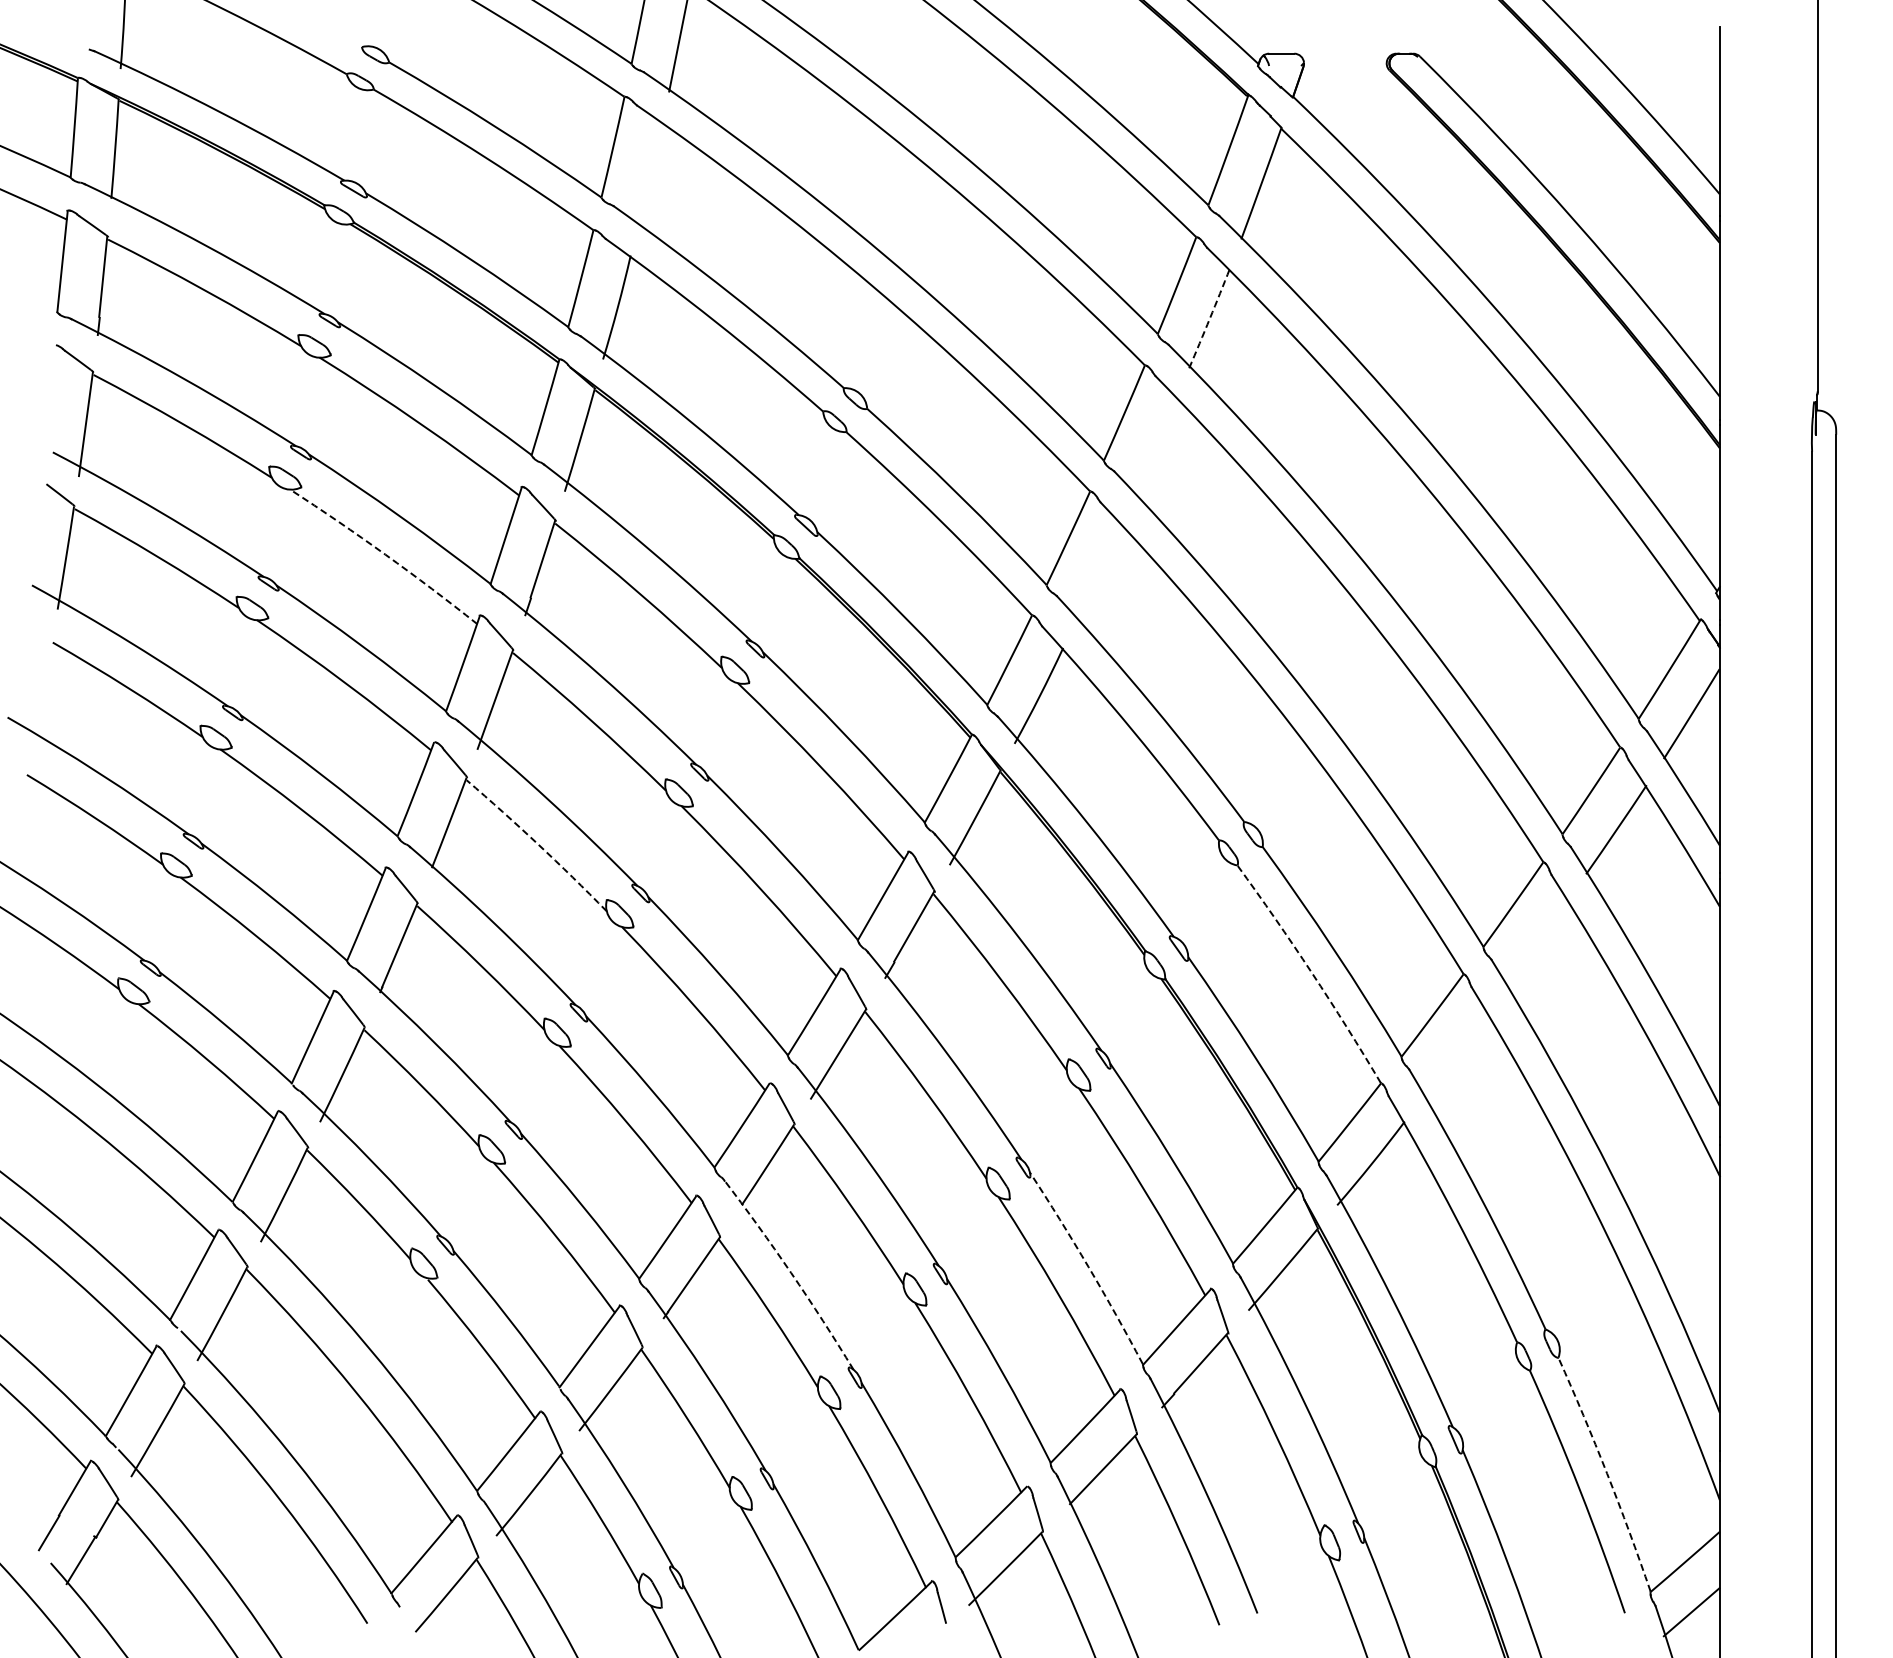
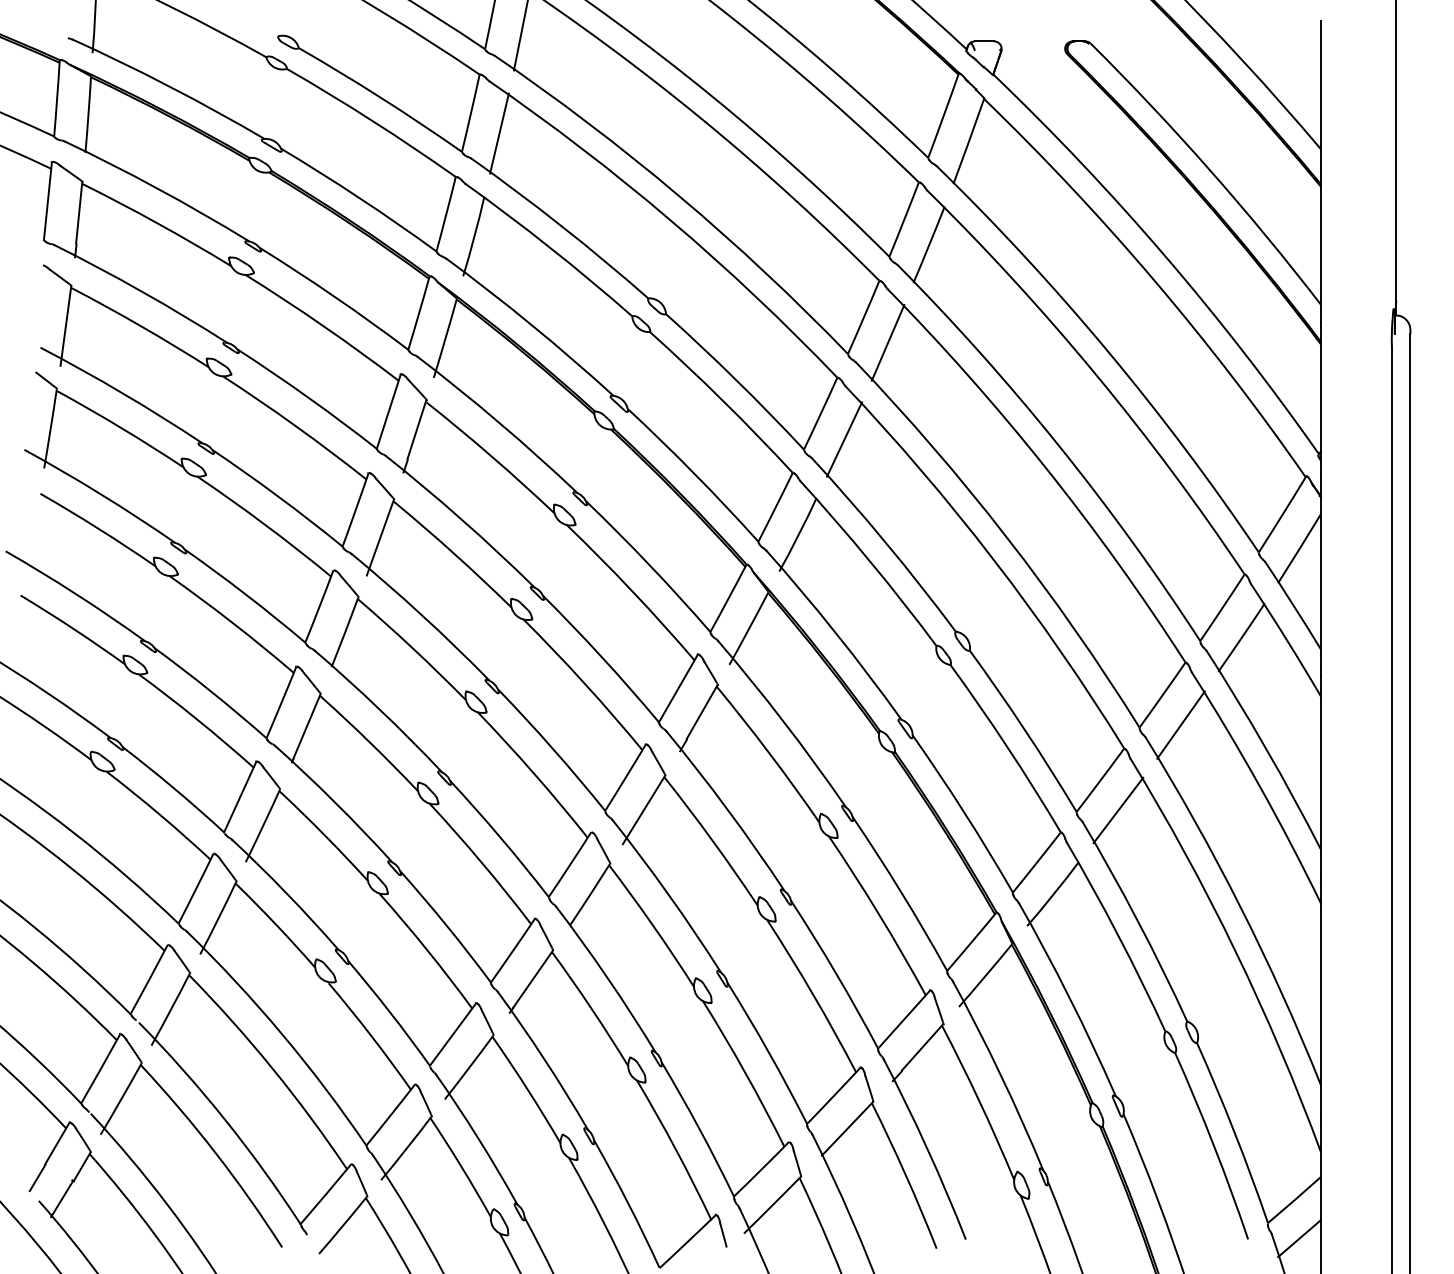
line: (650, 173) -> (499, 133), added
arc: (1209, 318) -> (929, 244), dashed -> solid
line: (1156, 445) -> (888, 342), added
arc: (385, 554) -> (296, 426), dashed -> solid
line: (1099, 571) -> (844, 439), added
arc: (538, 844) -> (413, 648), dashed -> solid
line: (1537, 943) -> (1181, 724), added
arc: (1311, 972) -> (1007, 747), dashed -> solid
line: (1455, 1054) -> (1118, 810), added
arc: (1088, 1266) -> (836, 973), dashed -> solid
arc: (791, 1272) -> (607, 977), dashed -> solid
arc: (1607, 1473) -> (1234, 1132), dashed -> solid

